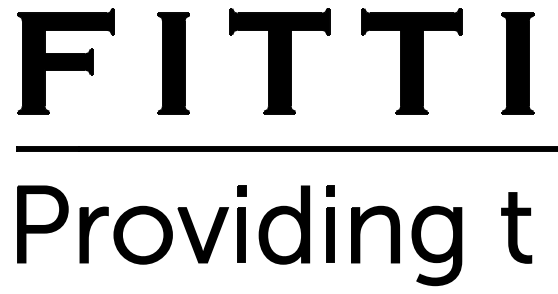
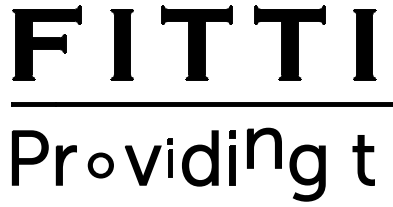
part: (241, 223) -> (170, 157), size x0.7
part: (142, 234) -> (100, 165), size x0.6
part: (360, 234) -> (253, 148), moved

